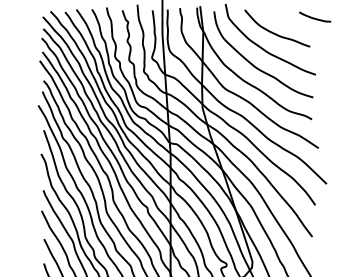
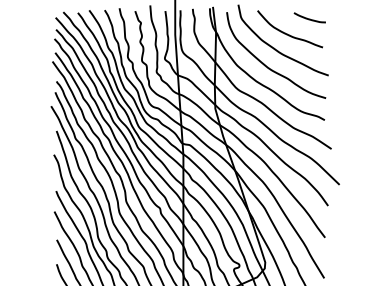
curve: (314, 17) -> (309, 18), moved

